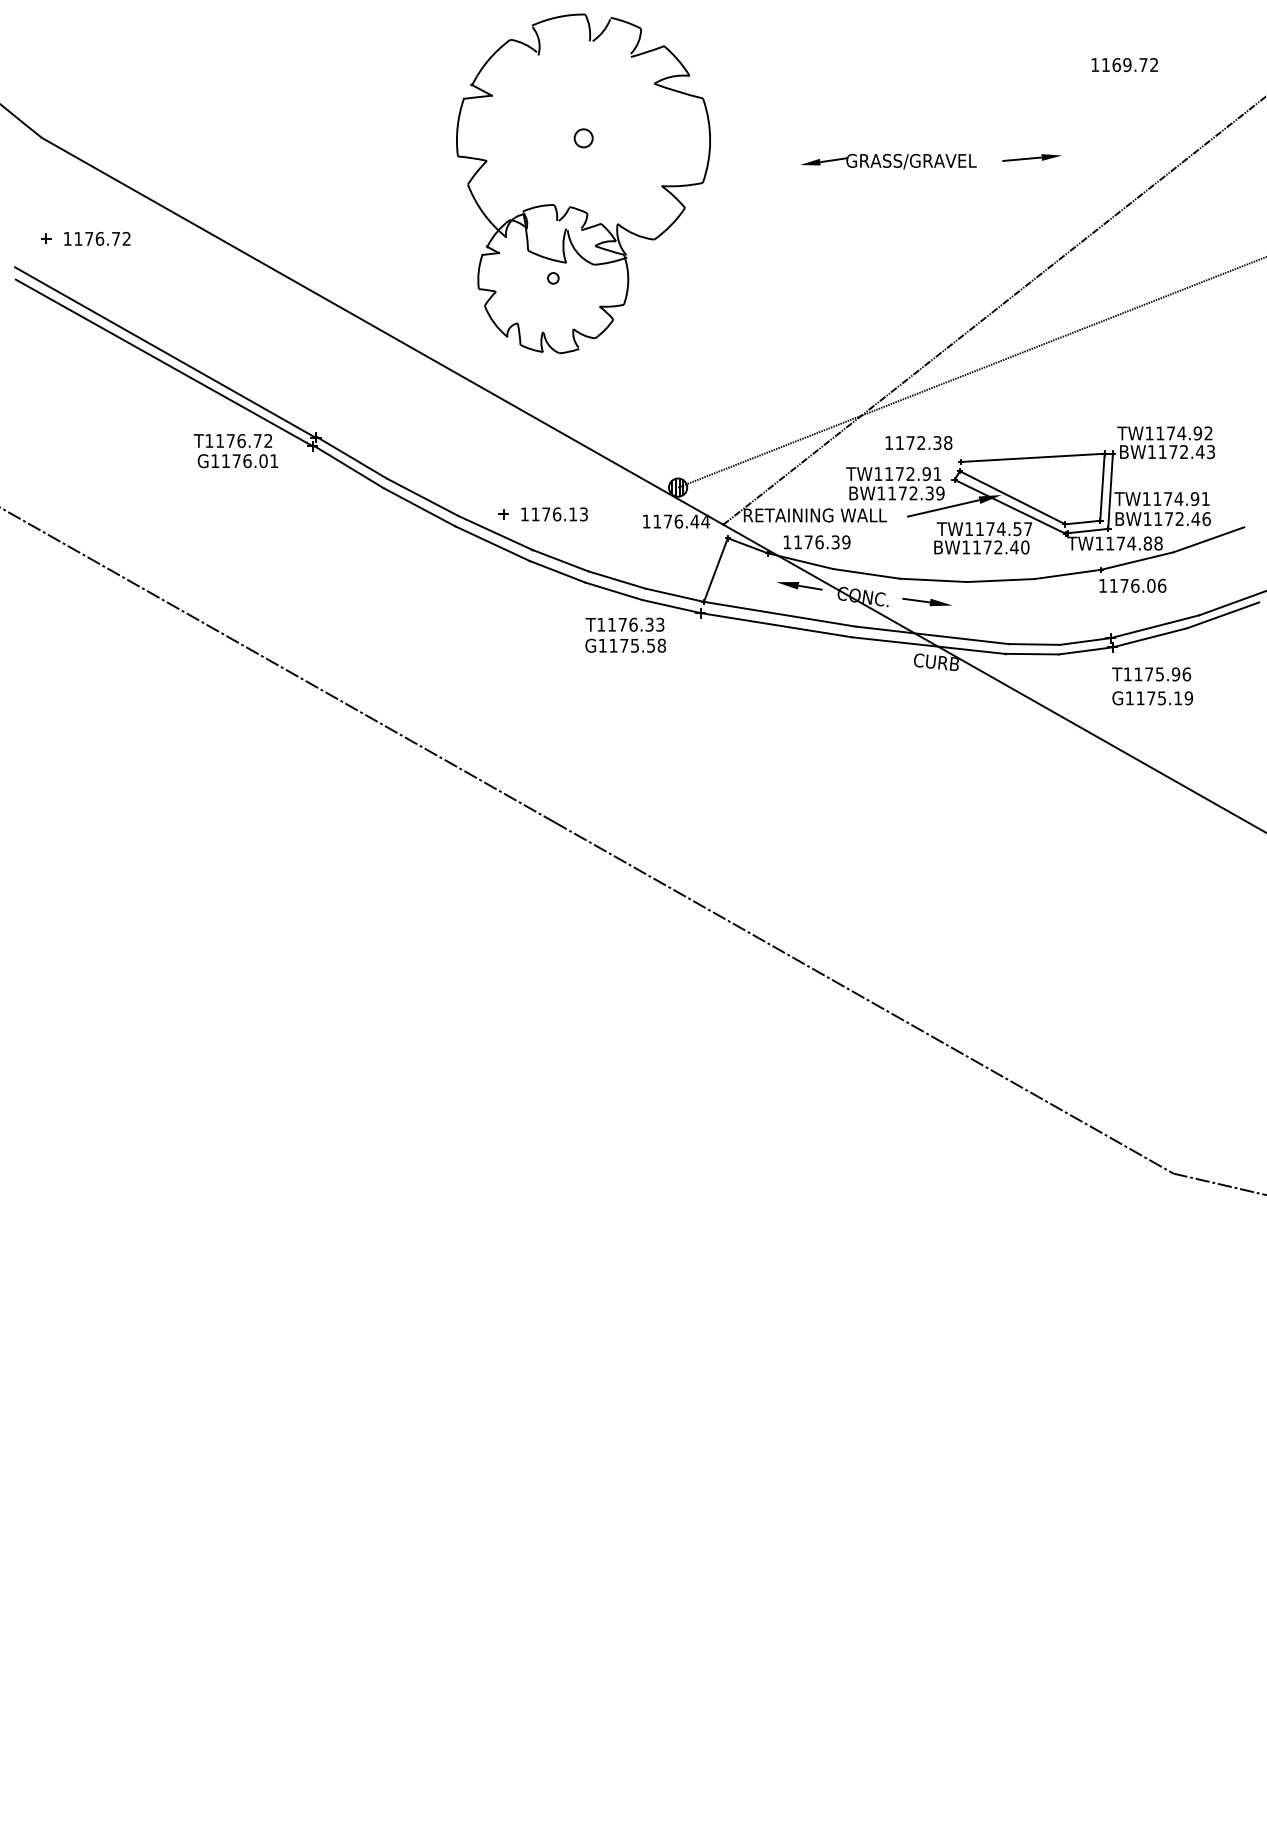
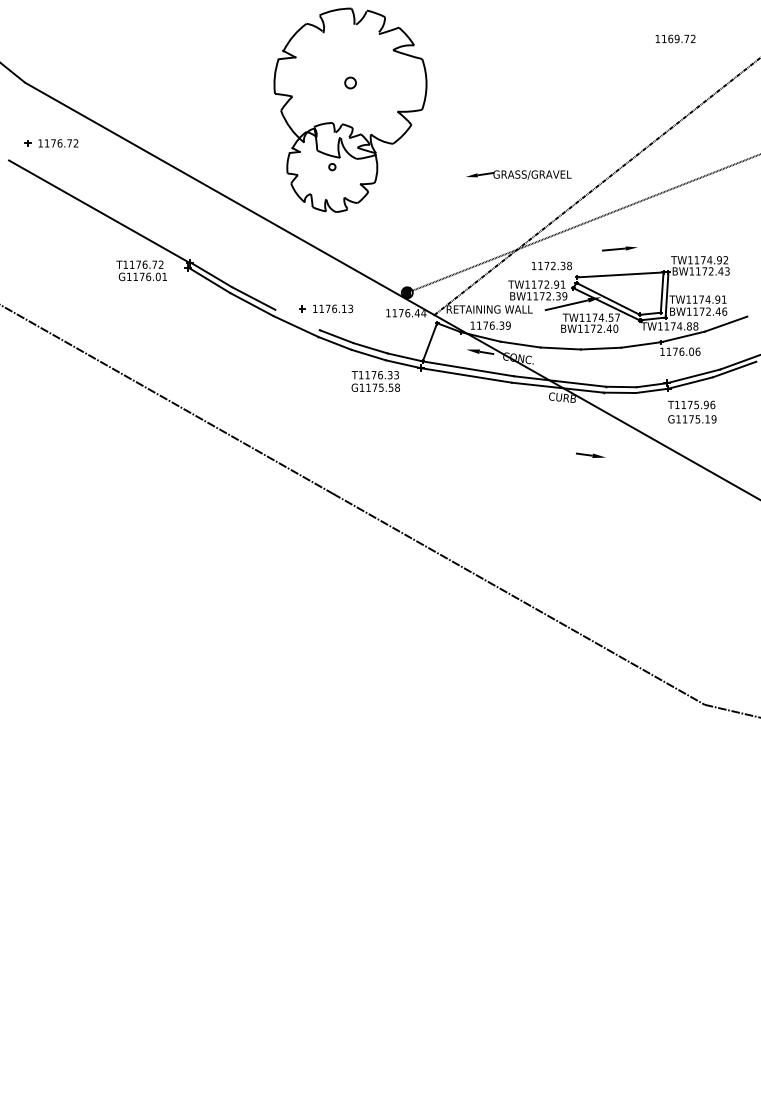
part: (1031, 157) -> (619, 248), moved
part: (888, 160) -> (518, 174), moved
line: (163, 362) -> (98, 217), removed
line: (495, 532) -> (297, 319), removed
part: (926, 600) -> (590, 454), moved

